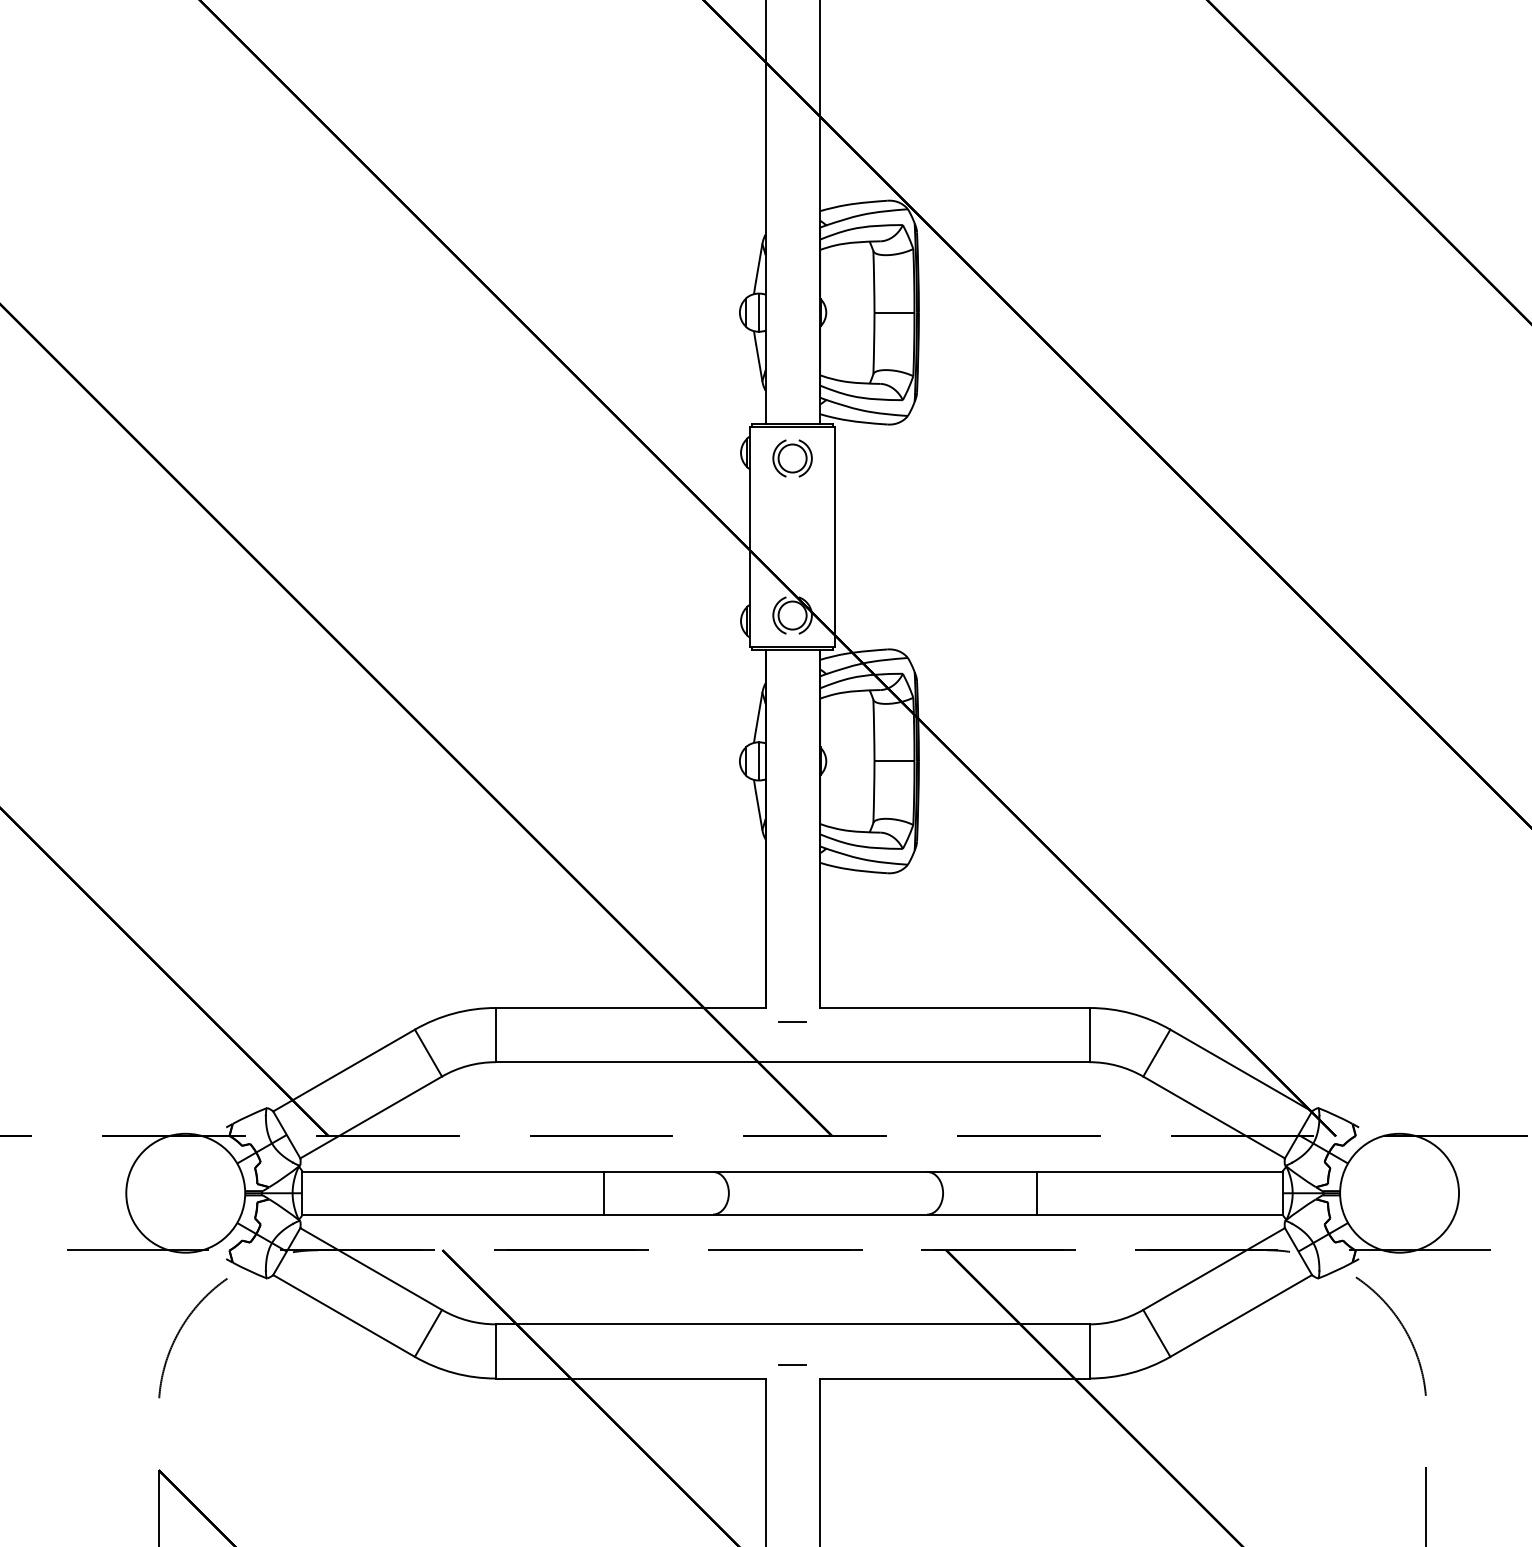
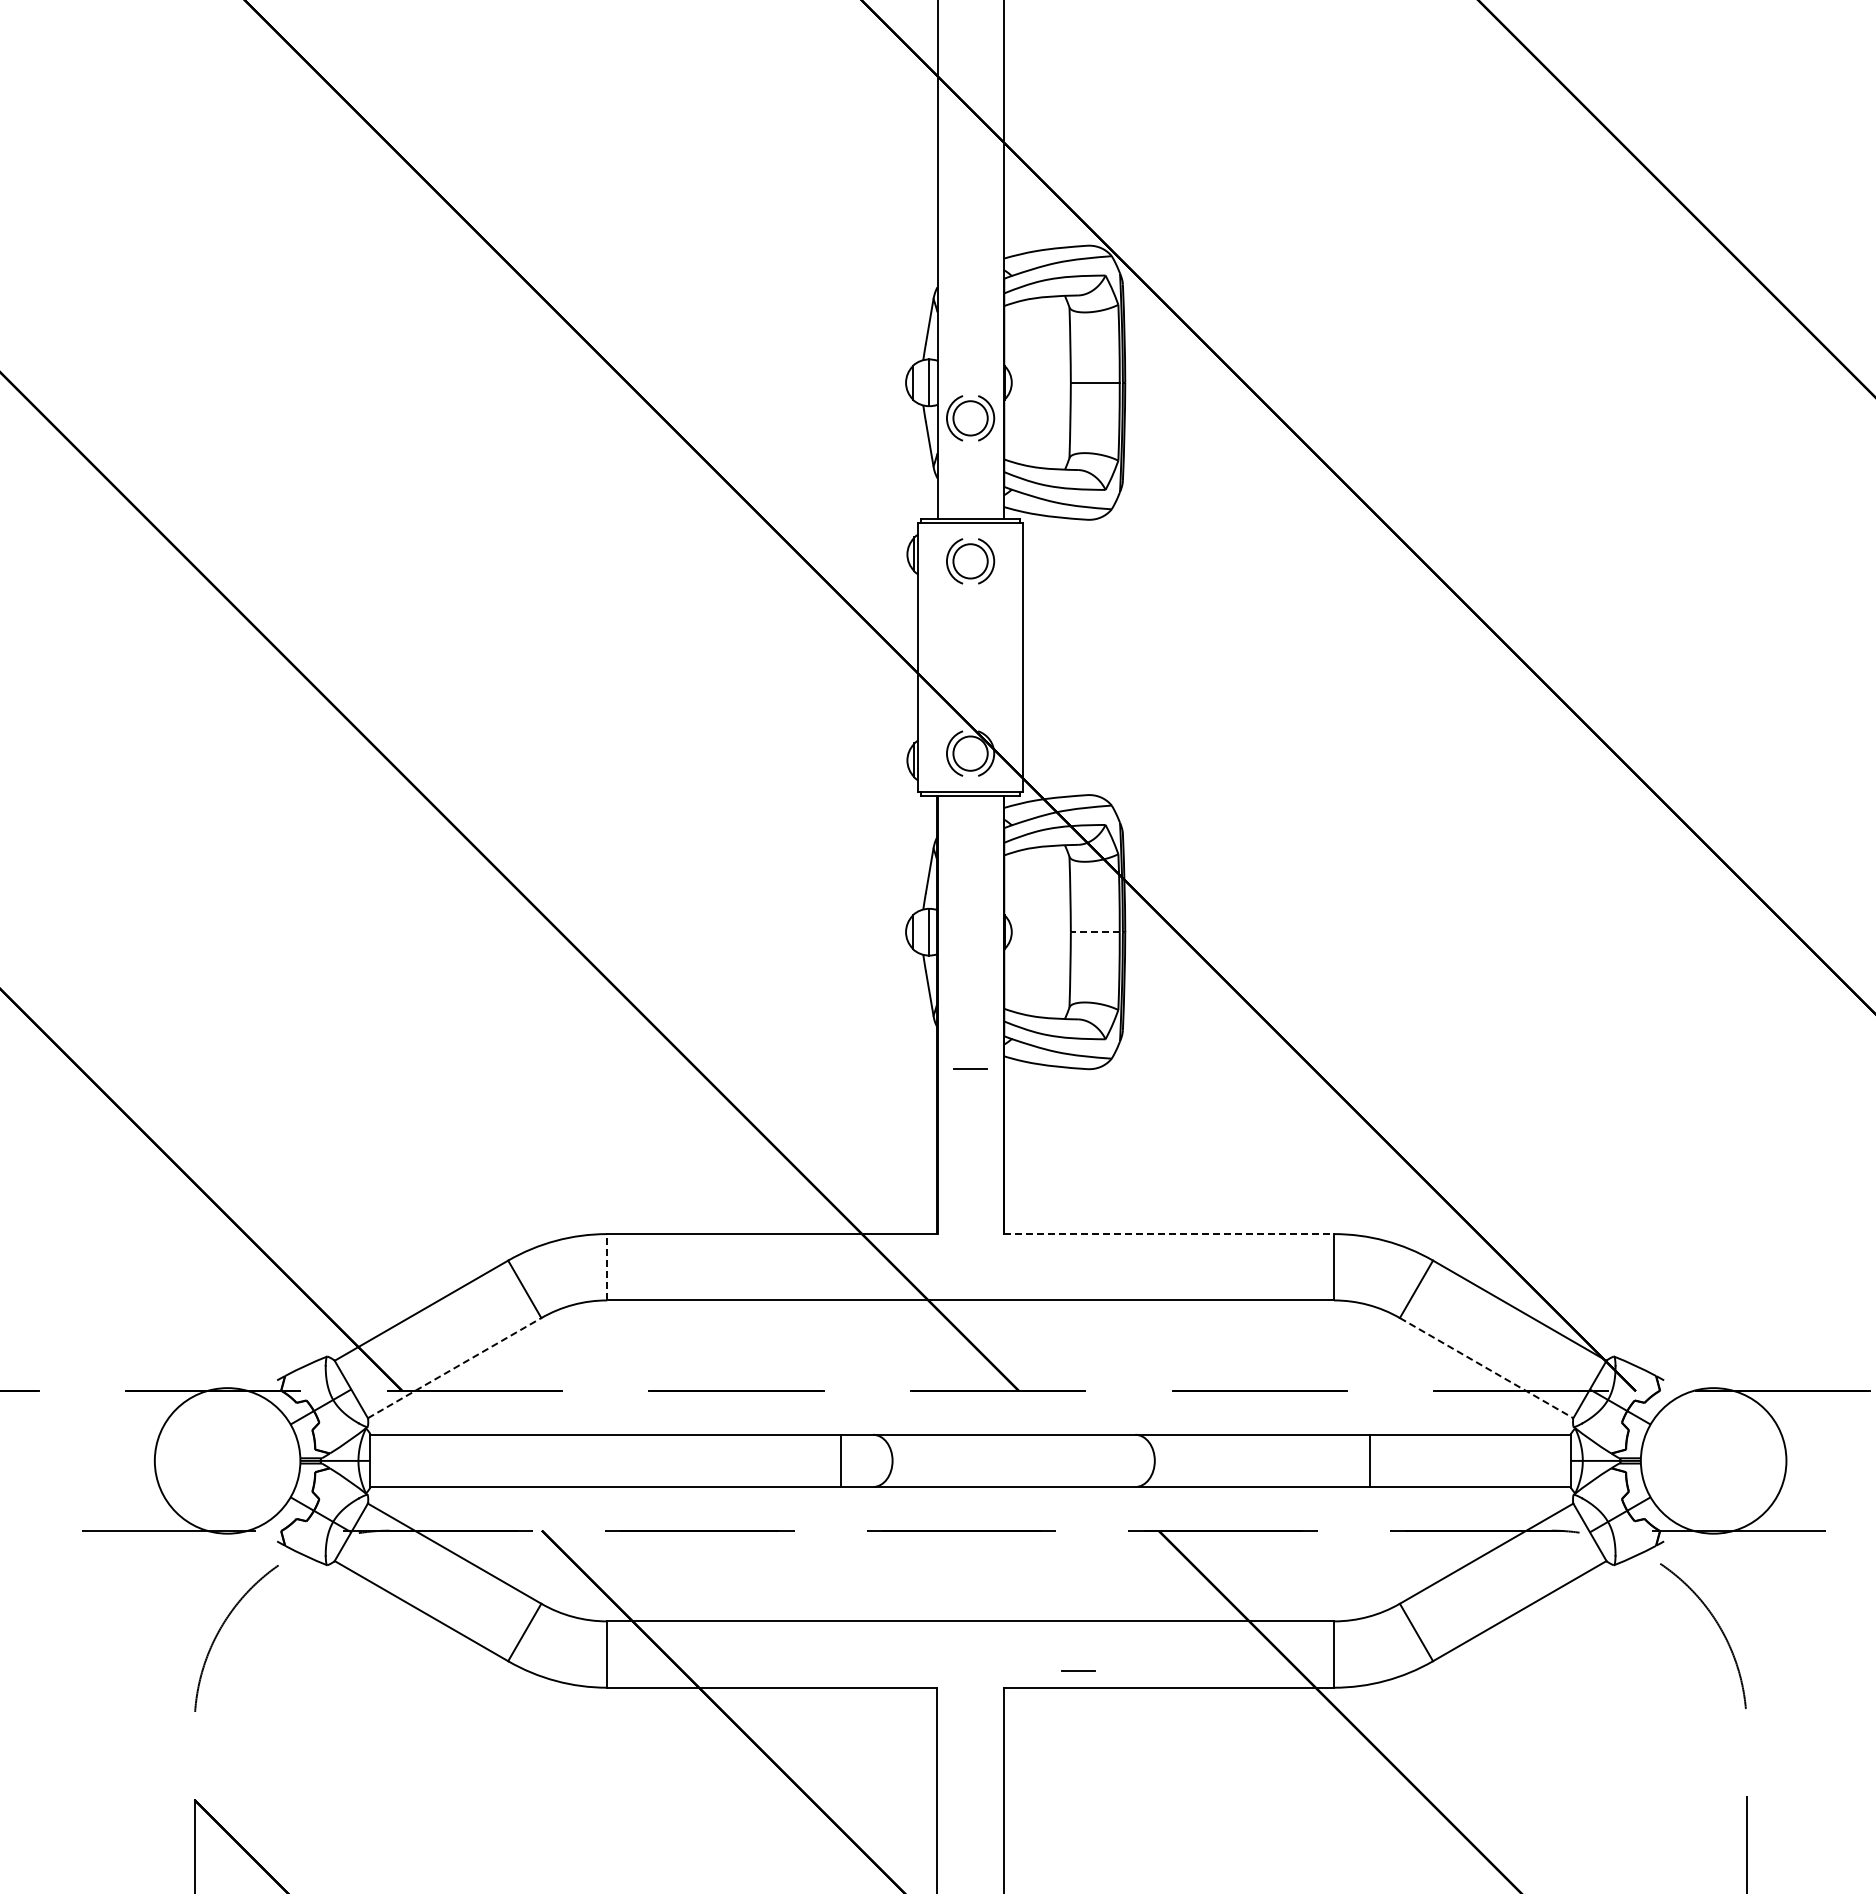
part: (792, 341) -> (970, 418), added
line: (893, 761) -> (1094, 932), solid -> dashed
line: (955, 1008) -> (1169, 1234), solid -> dashed
line: (792, 1021) -> (970, 1068), moved
line: (496, 1034) -> (607, 1266), solid -> dashed
line: (371, 1116) -> (455, 1367), solid -> dashed
line: (1214, 1117) -> (1487, 1368), solid -> dashed
line: (603, 1192) -> (841, 1460), moved
line: (1036, 1192) -> (1370, 1460), moved
line: (792, 1364) -> (1078, 1670), moved

